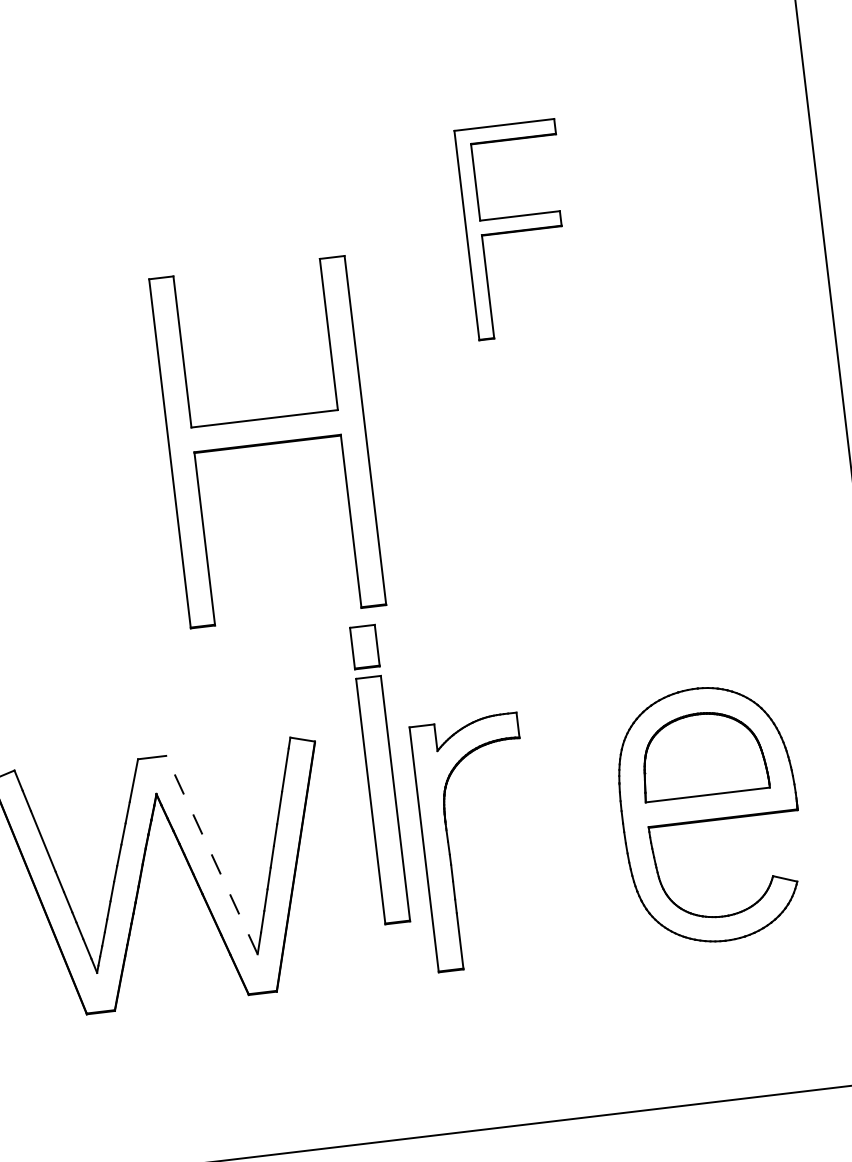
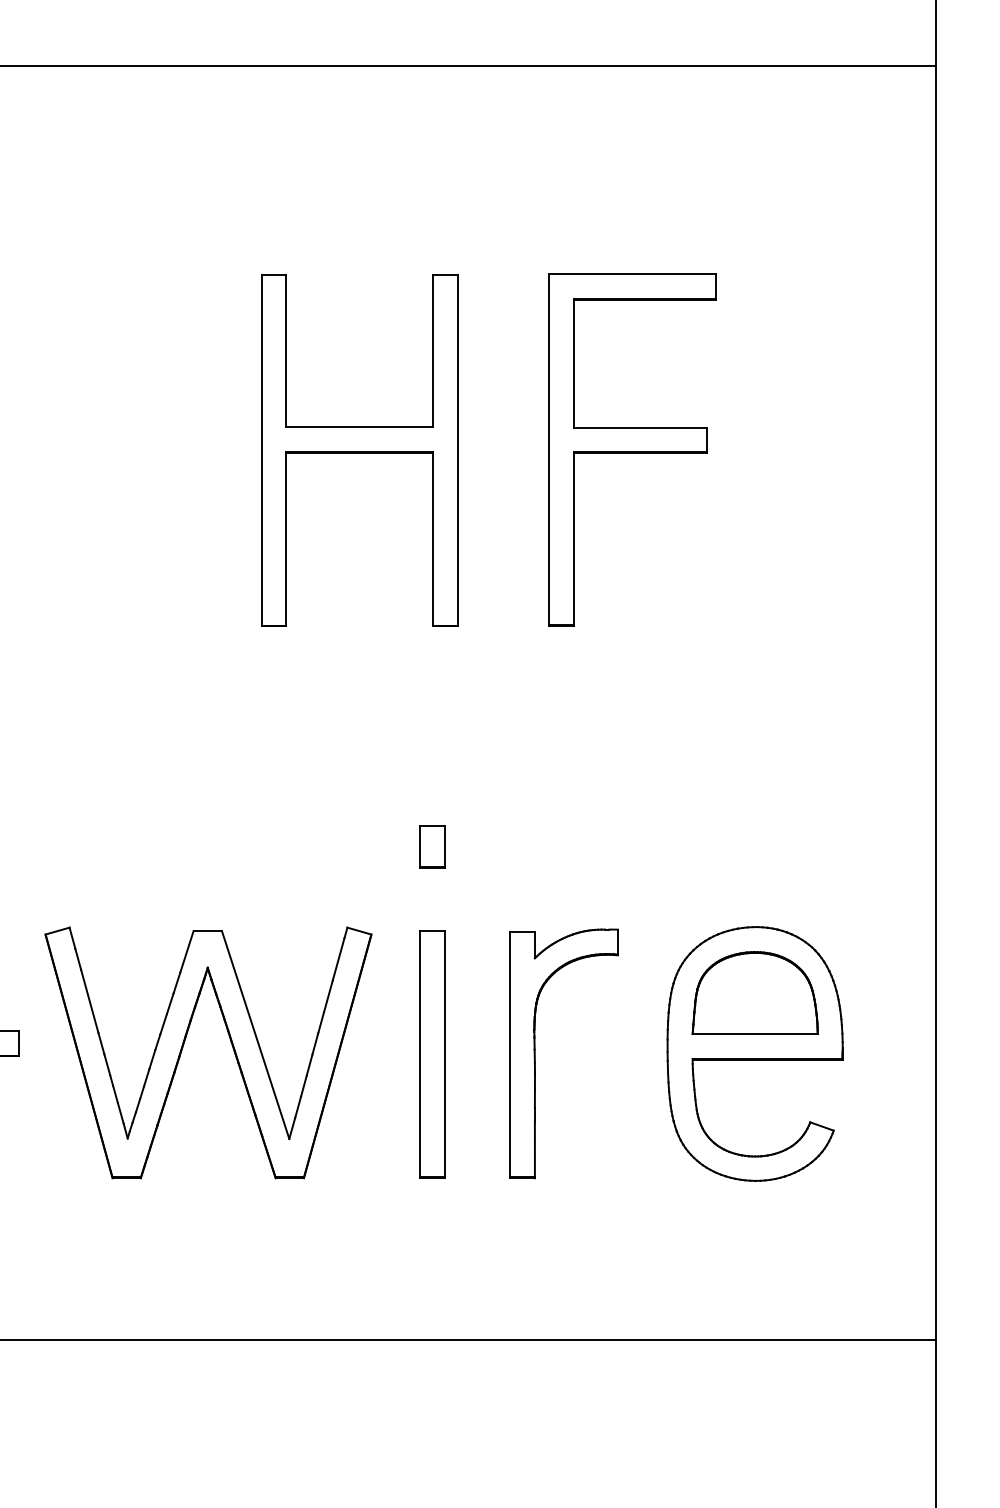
part: (516, 229) -> (632, 449), size x1.67
part: (267, 442) -> (359, 450), moved
part: (383, 799) -> (432, 1054), moved
part: (449, 845) -> (535, 1053), moved
line: (211, 854) -> (255, 1034), dashed -> solid

